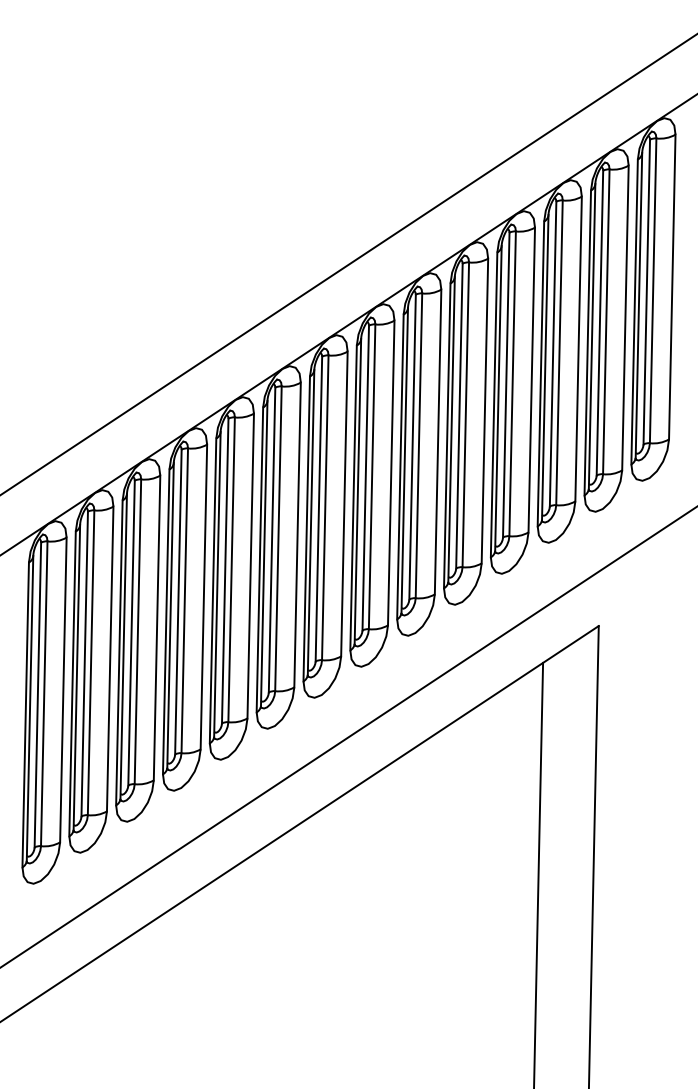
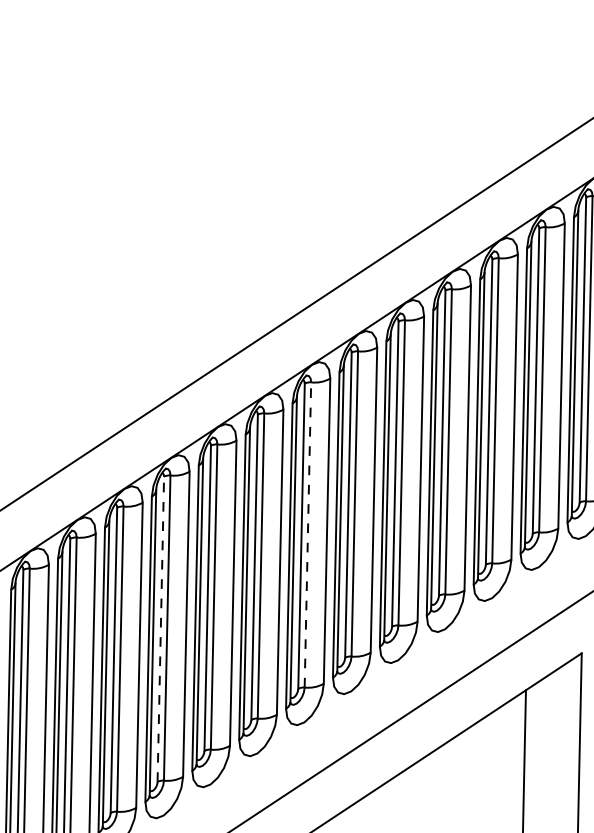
line: (325, 507) -> (308, 534), solid -> dashed
line: (178, 601) -> (160, 628), solid -> dashed

